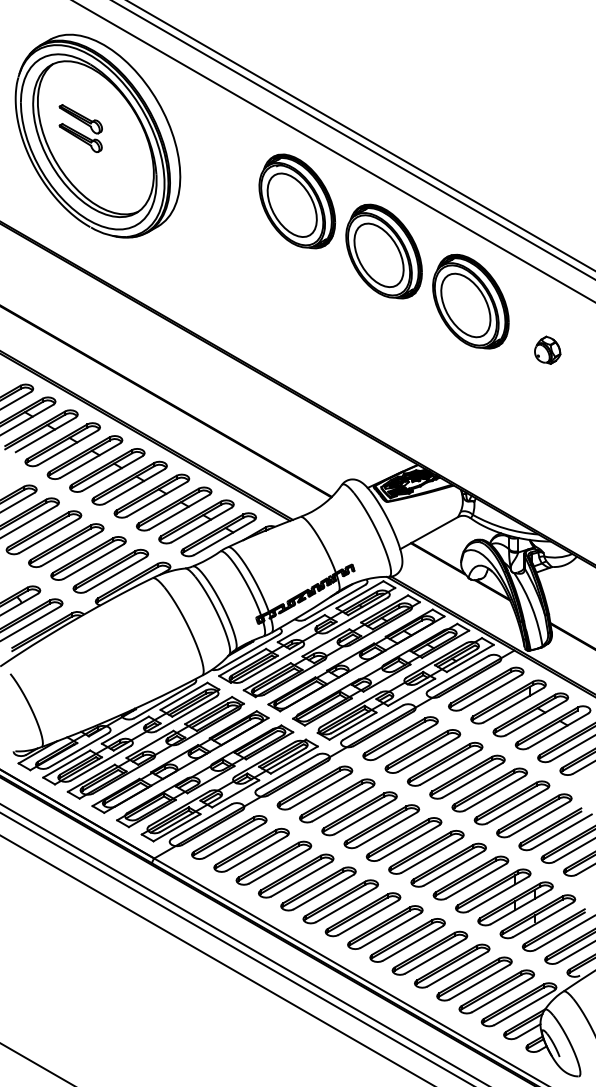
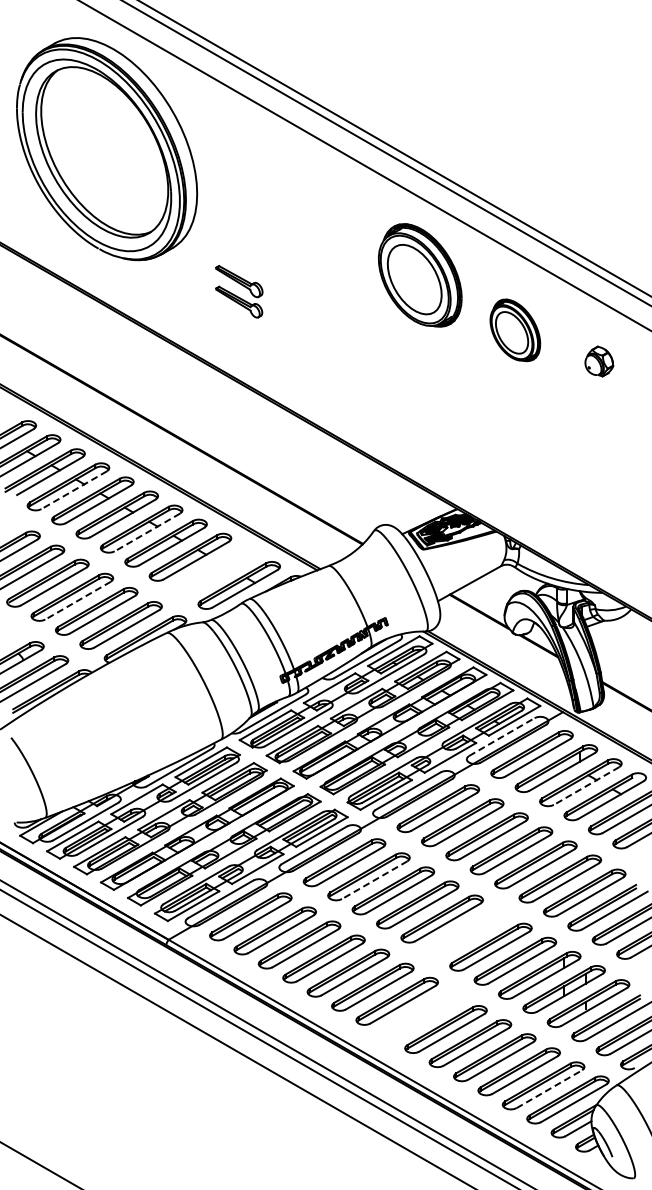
part: (81, 128) -> (239, 291), moved
part: (296, 201) -> (324, 220), removed
part: (471, 301) -> (515, 330), size x0.6
part: (547, 350) -> (599, 361), moved
line: (68, 448) -> (74, 490), solid -> dashed
line: (134, 486) -> (147, 532), solid -> dashed
part: (196, 521) -> (214, 570), removed
line: (71, 548) -> (78, 600), solid -> dashed
line: (458, 673) -> (501, 737), solid -> dashed
line: (535, 718) -> (586, 786), solid -> dashed
line: (342, 804) -> (374, 880), solid -> dashed
part: (426, 851) -> (466, 932), removed
part: (385, 927) -> (421, 1015), removed
line: (502, 995) -> (549, 1089), solid -> dashed

